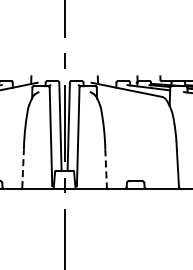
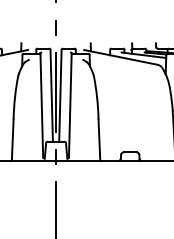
line: (23, 168) -> (13, 139), dashed -> solid
line: (106, 169) -> (99, 140), dashed -> solid

